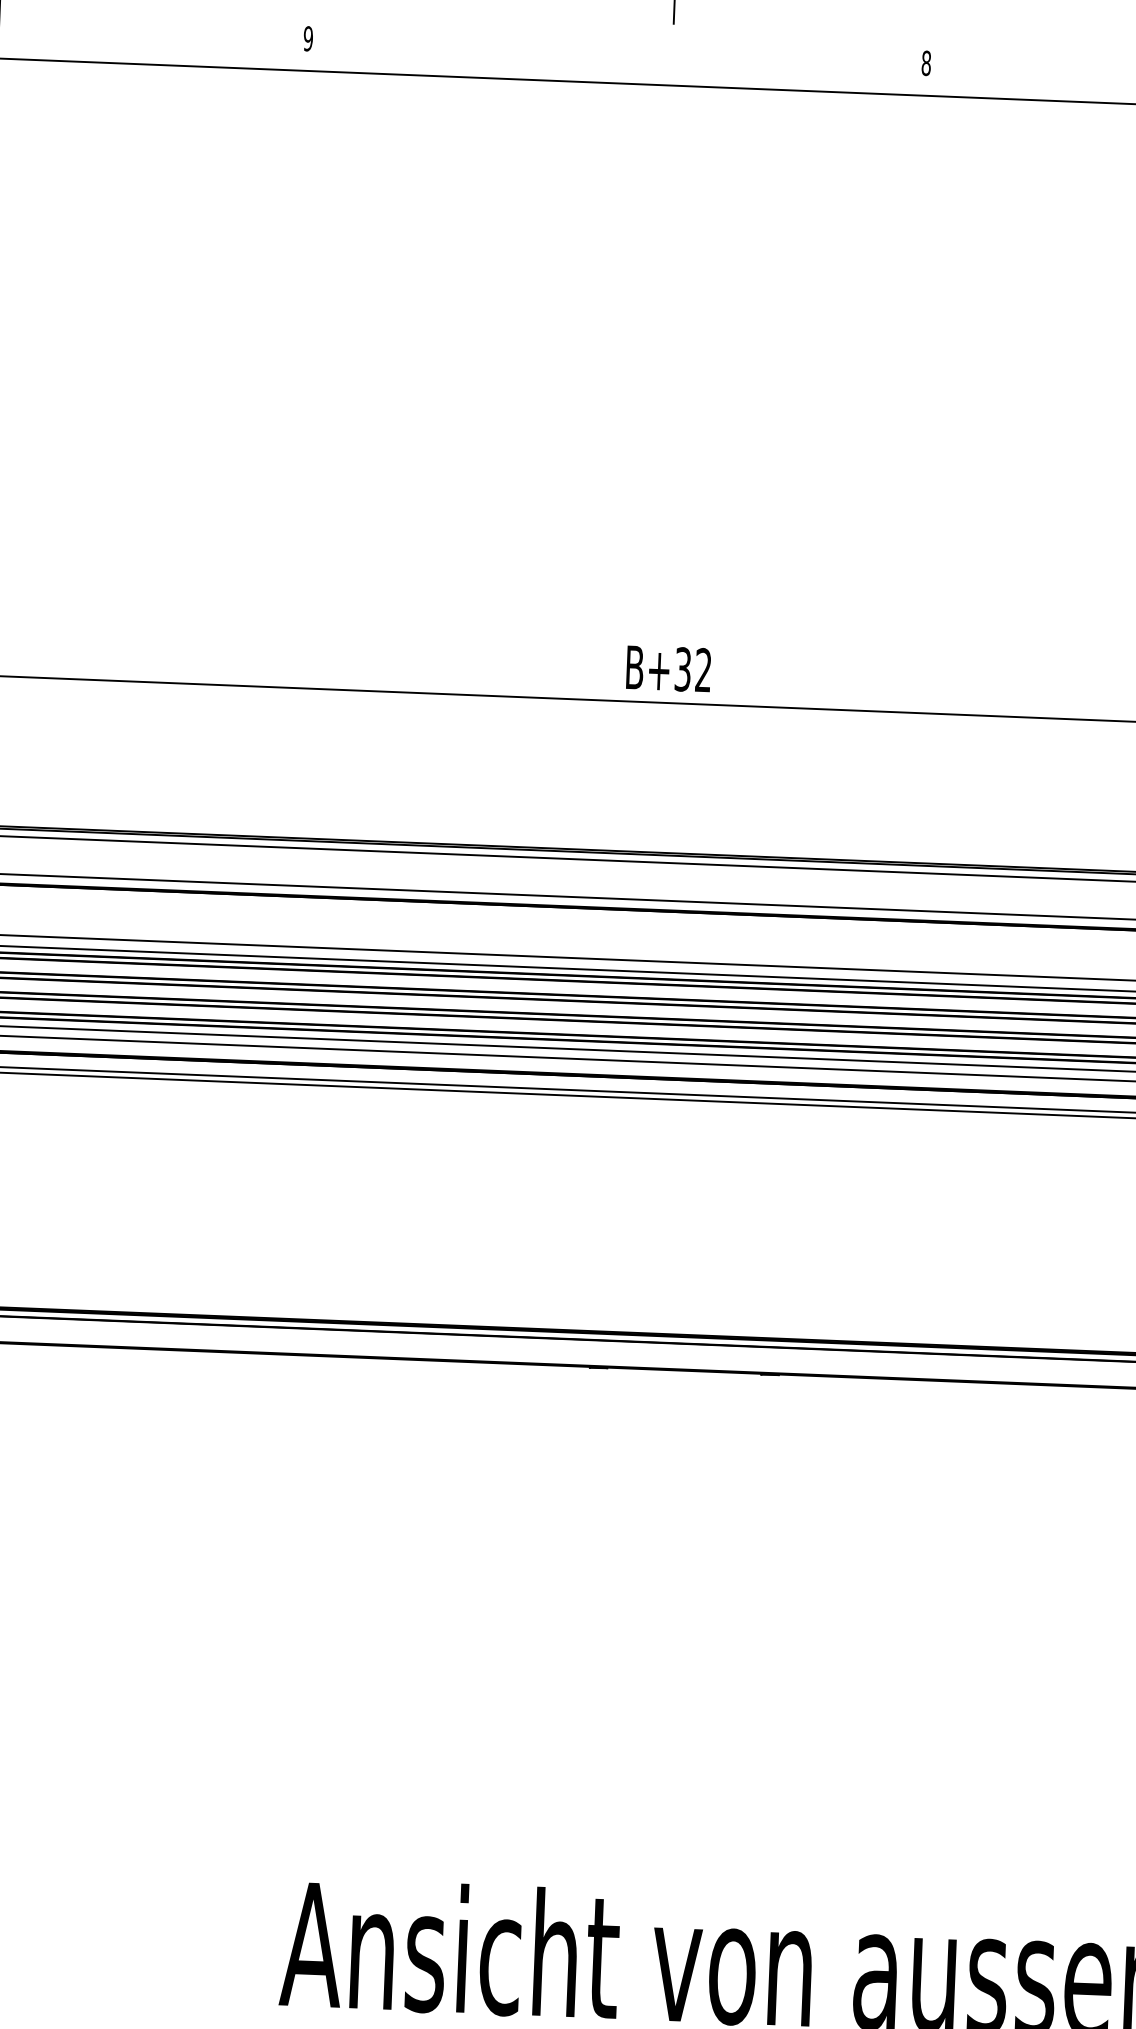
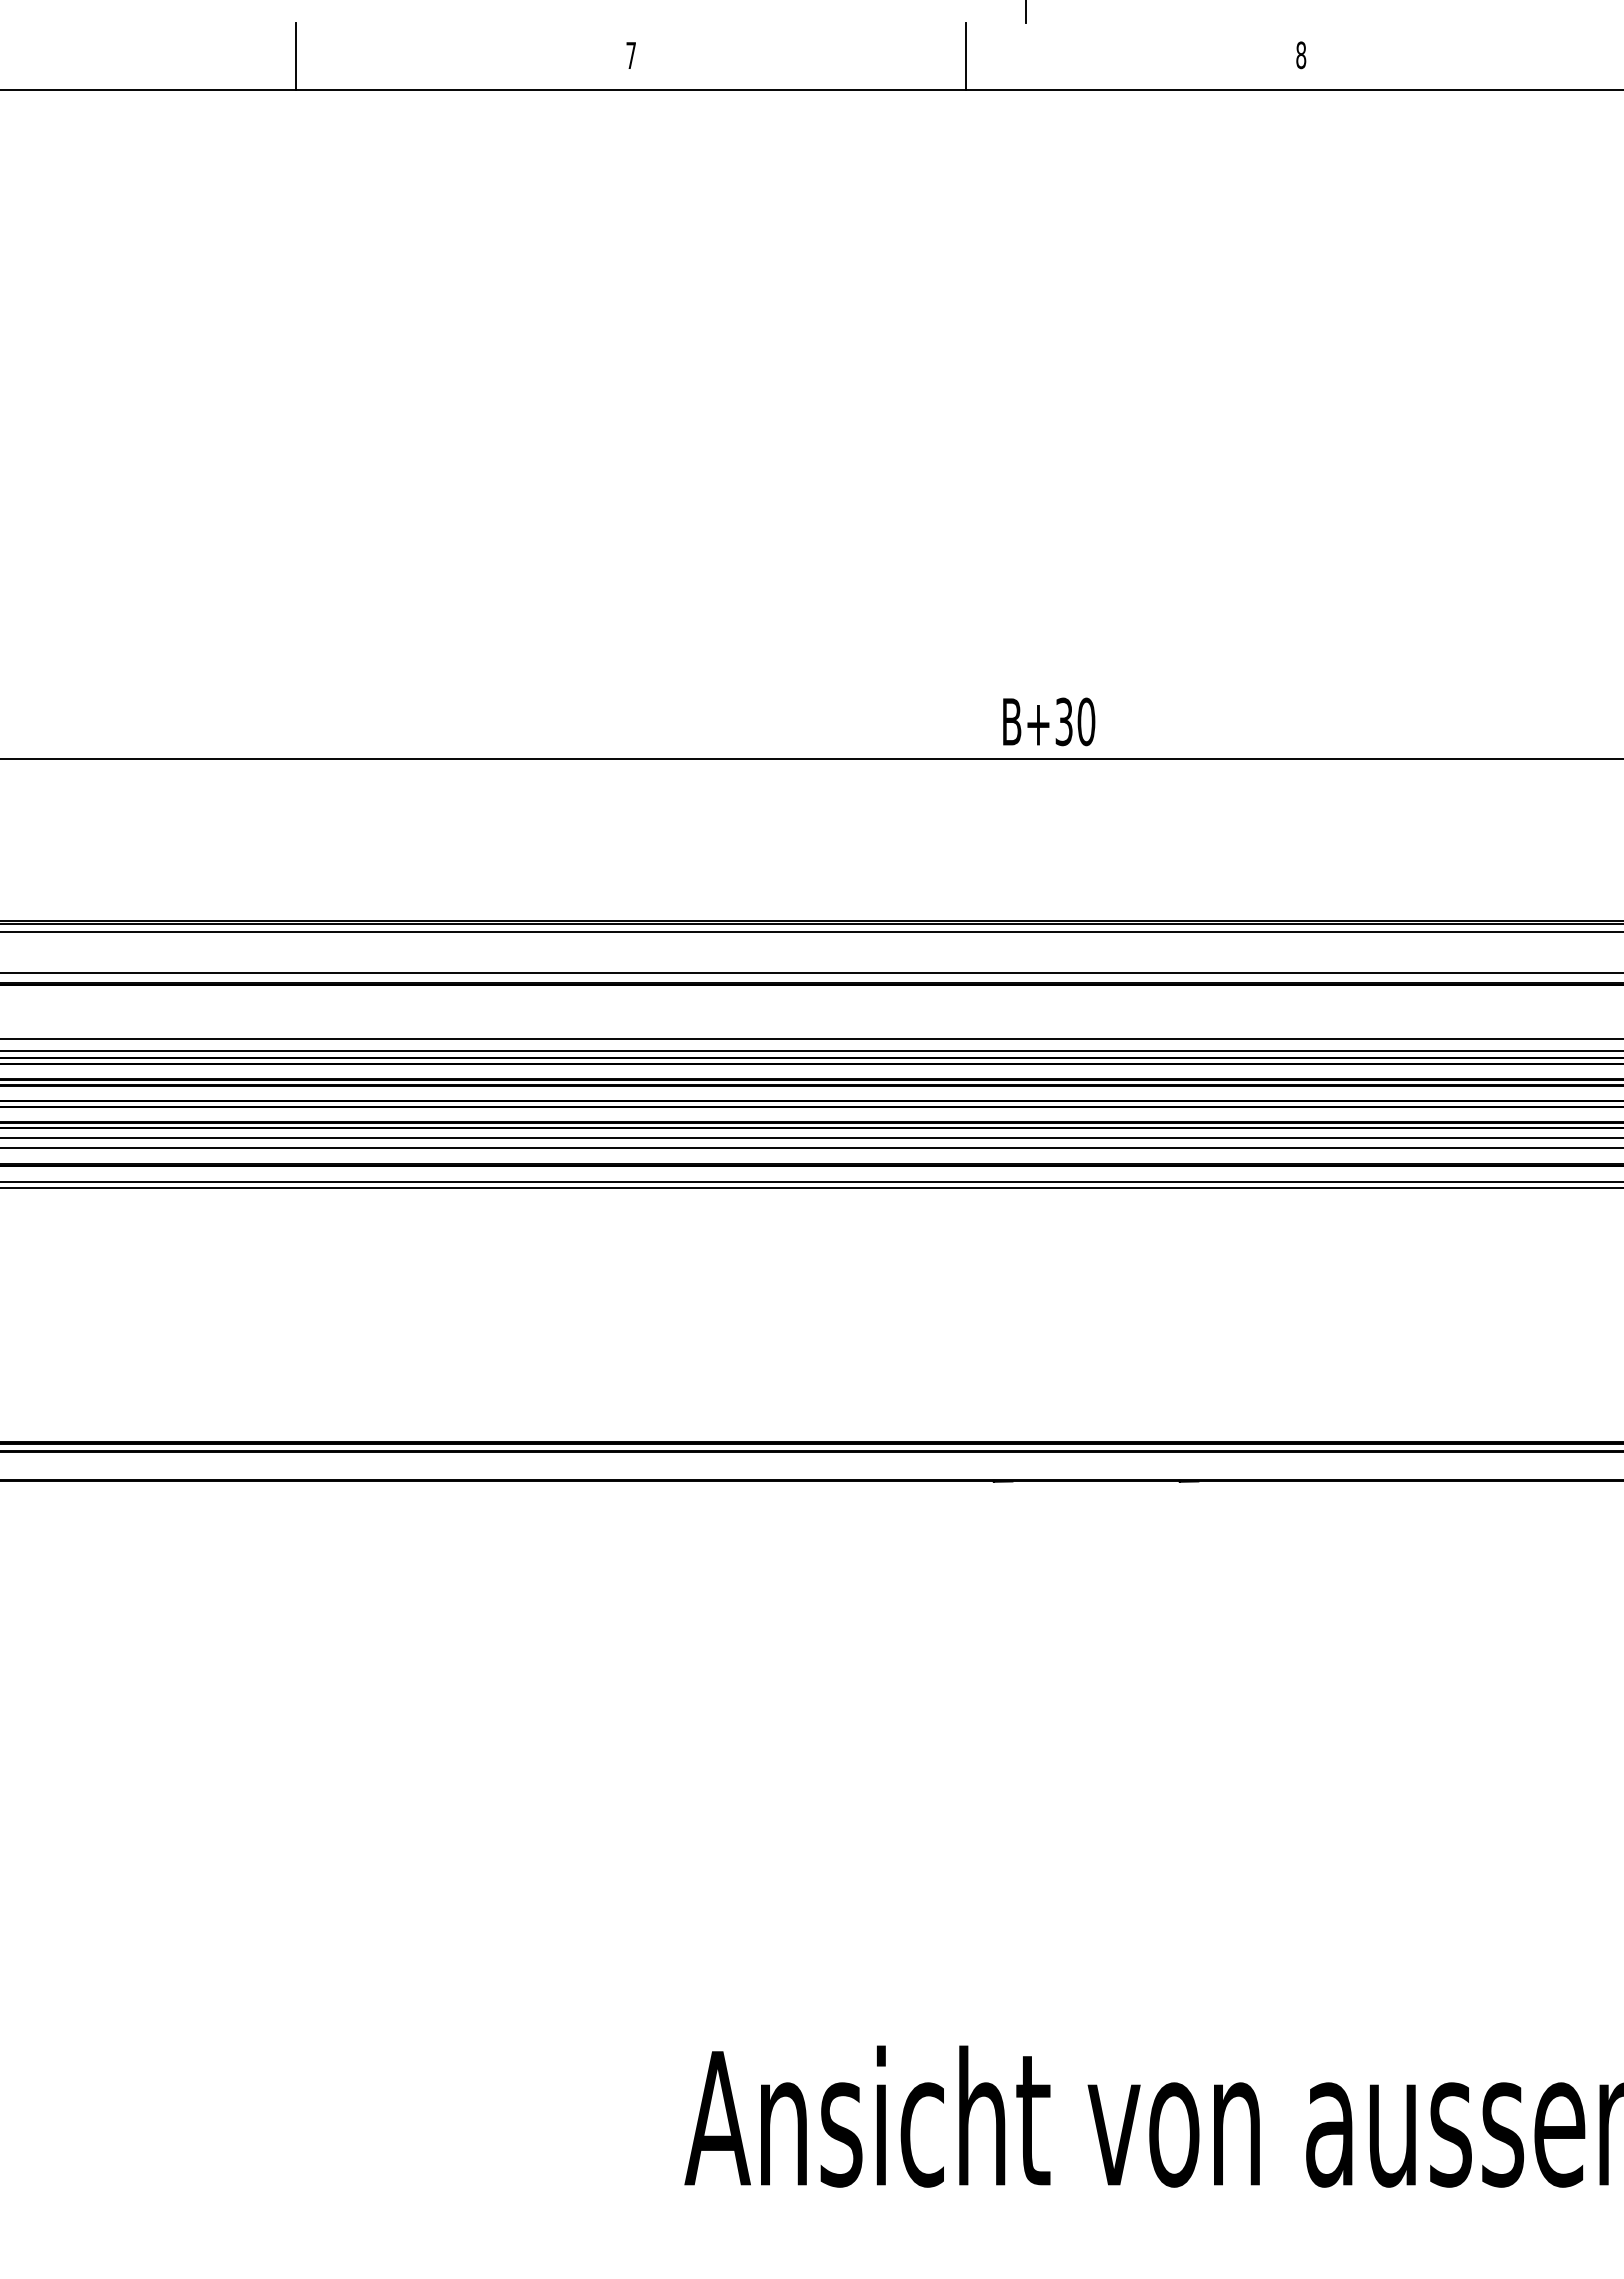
text: (308, 38) -> (631, 55), 9 -> 7
line: (616, 52) -> (965, 56), added
text: (703, 669) -> (1086, 721), B+32 -> B+30

